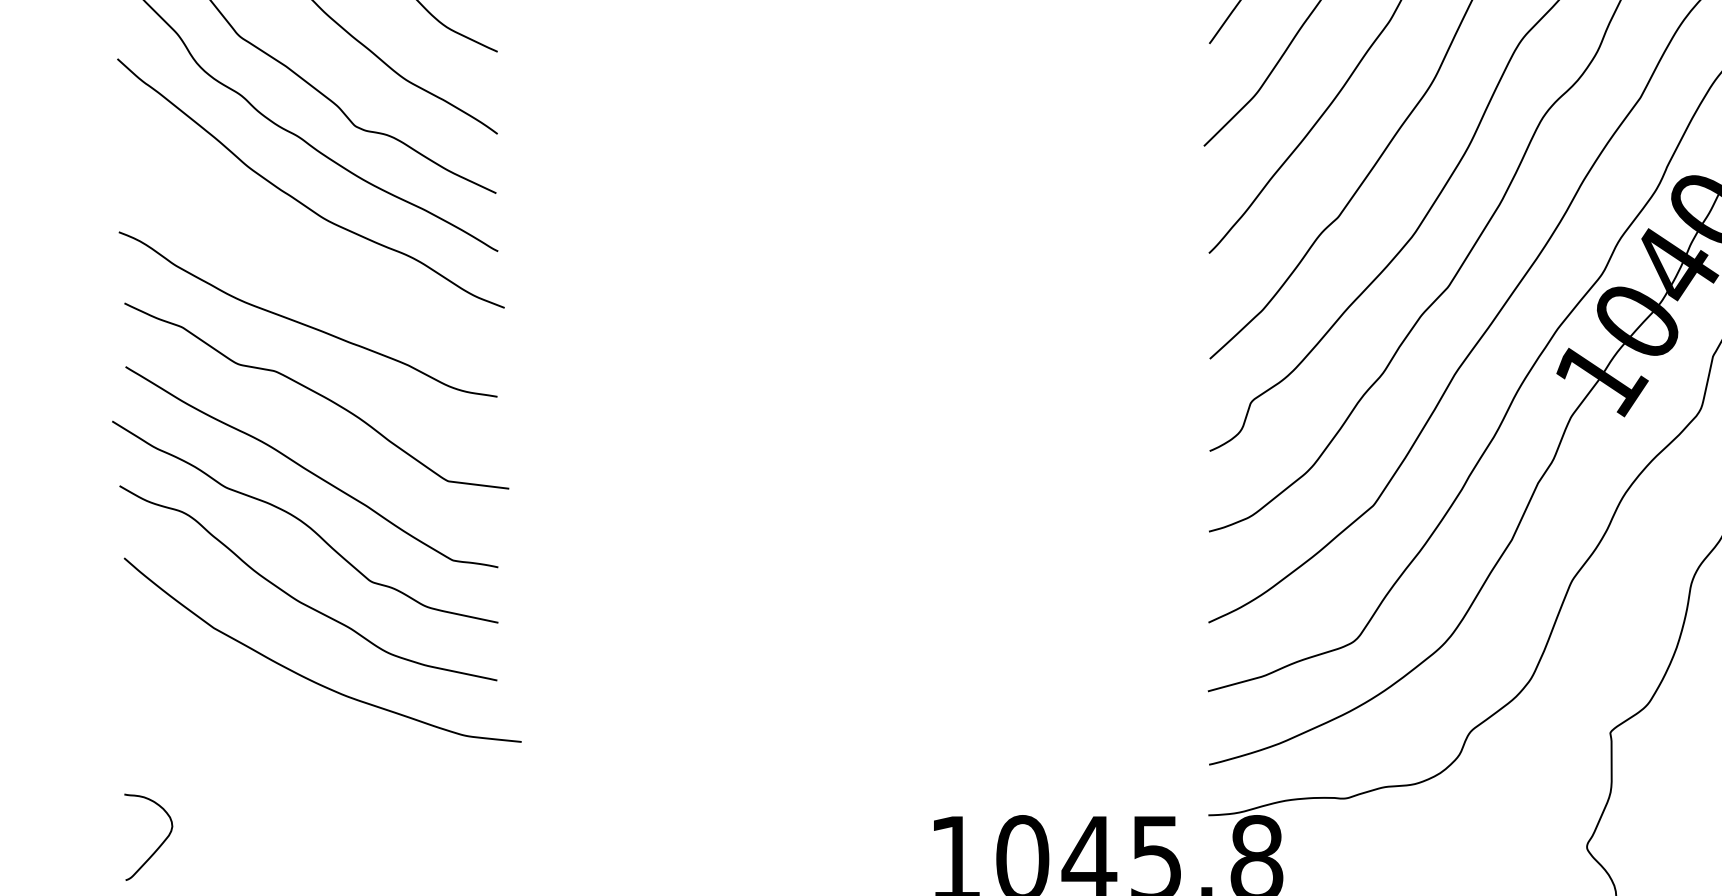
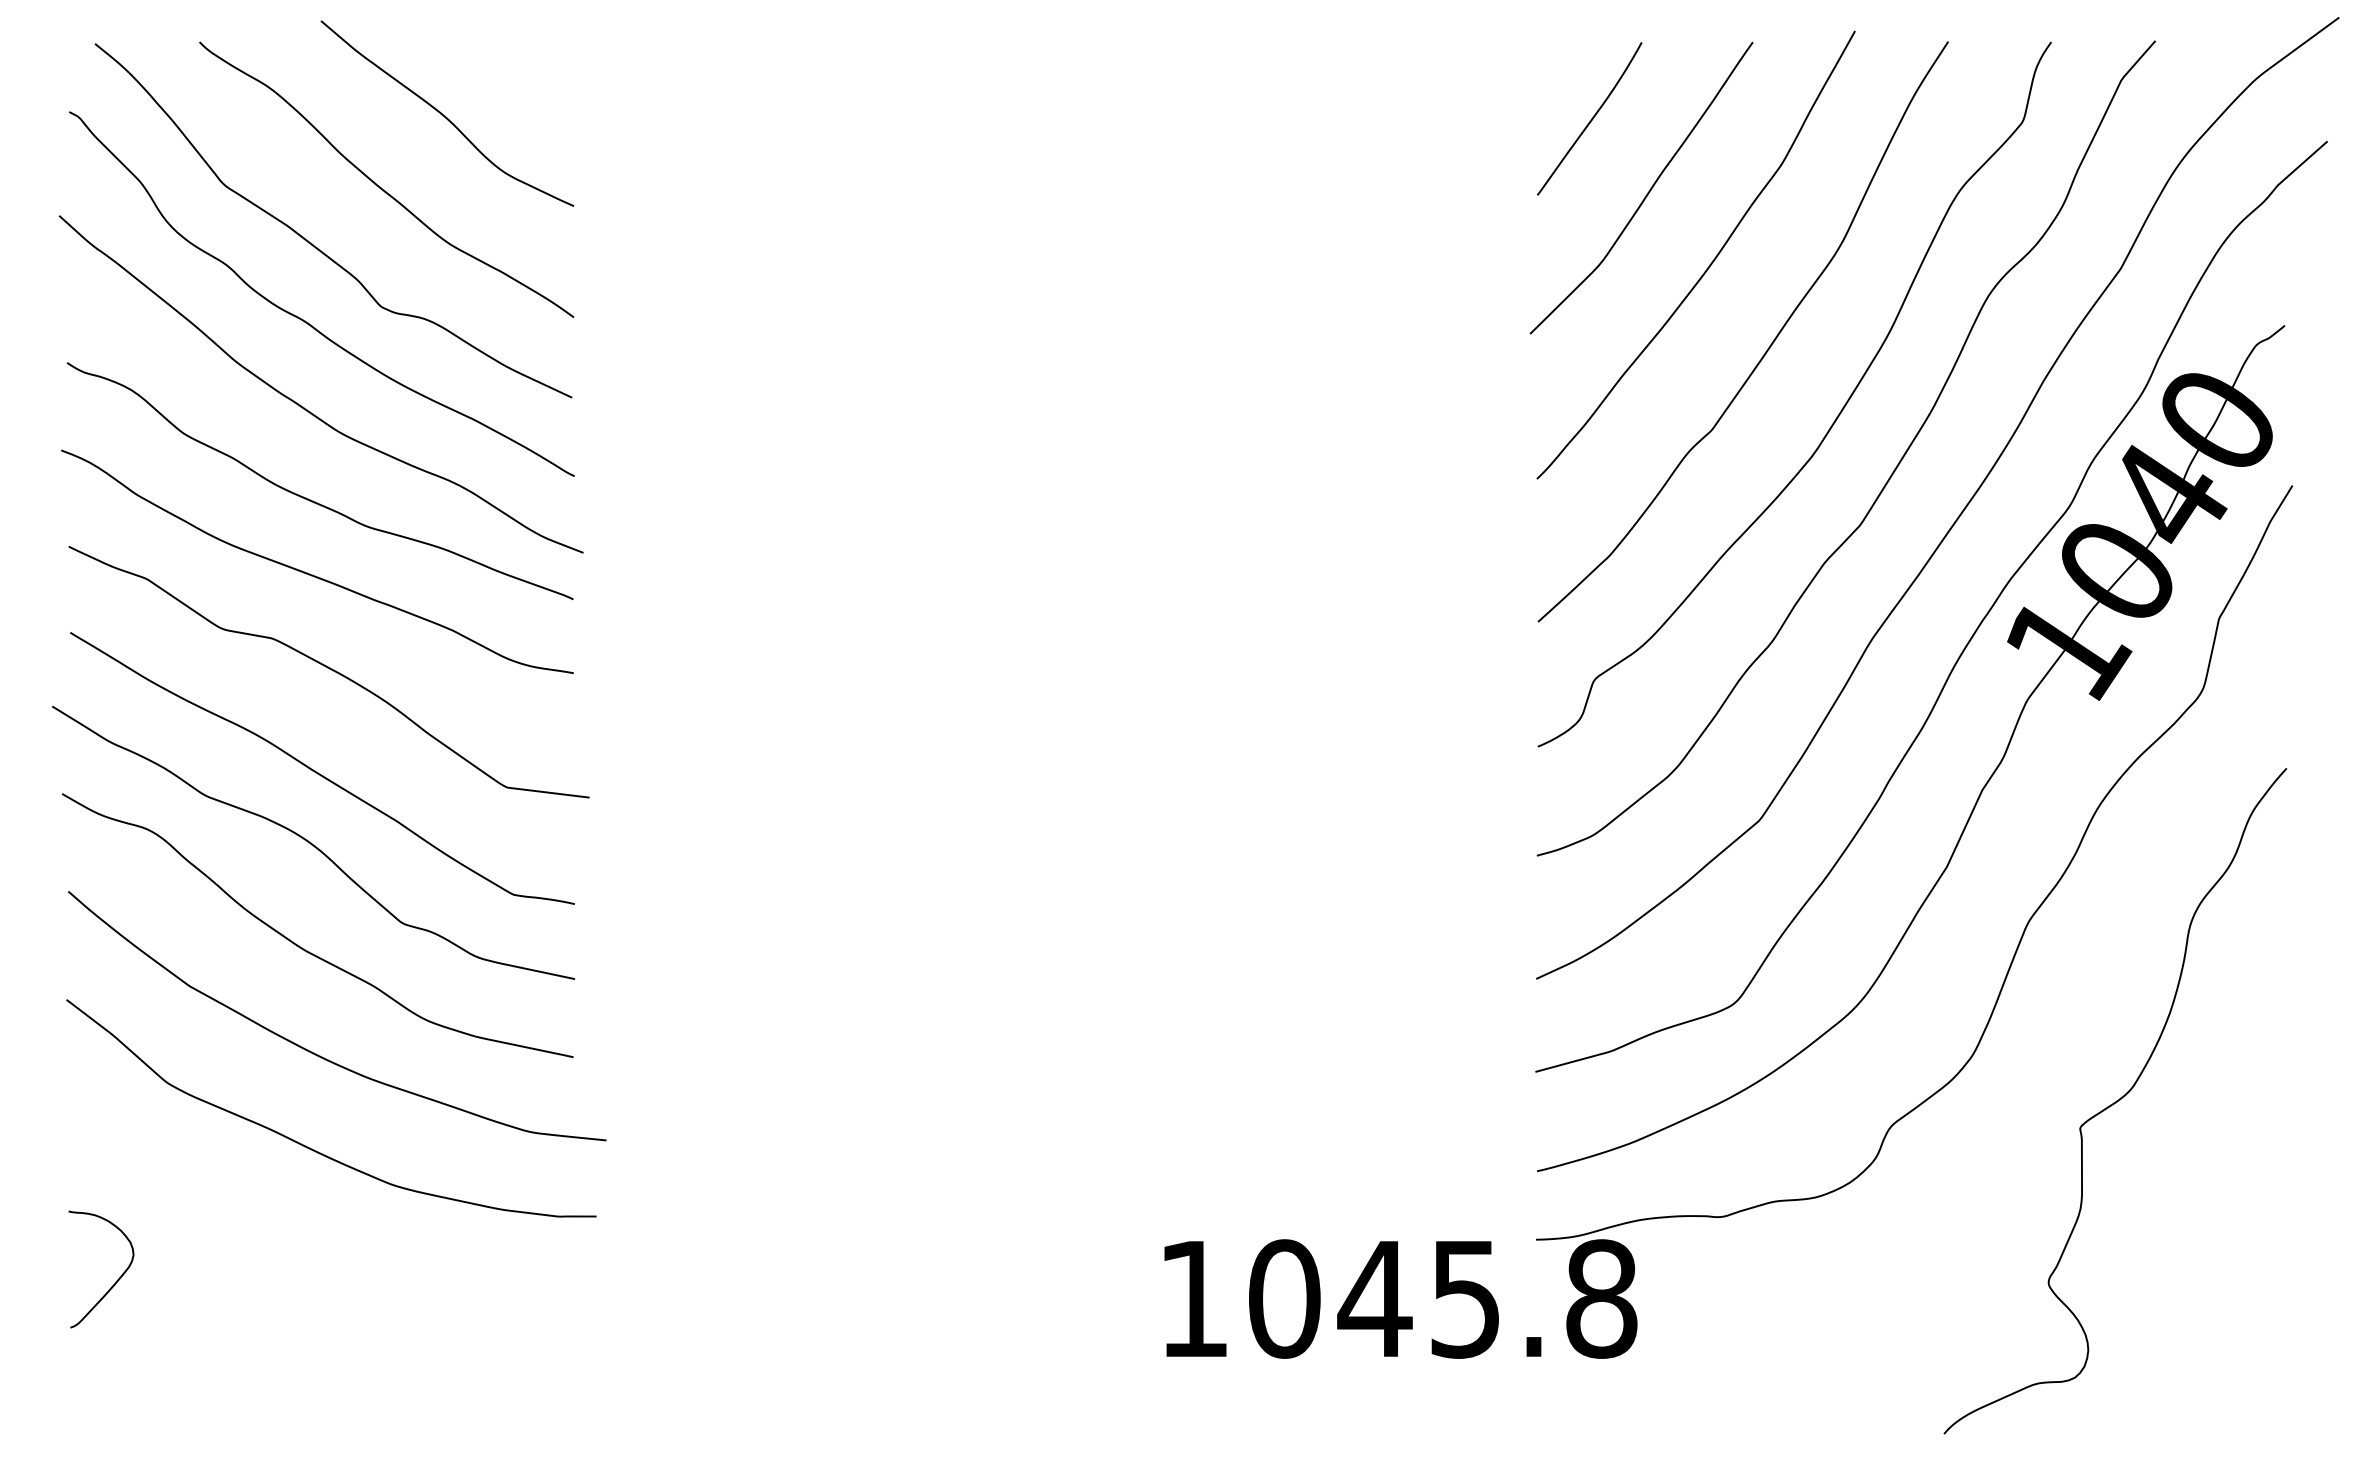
curve: (305, 269) -> (313, 500), added
curve: (304, 747) -> (312, 1148), added

